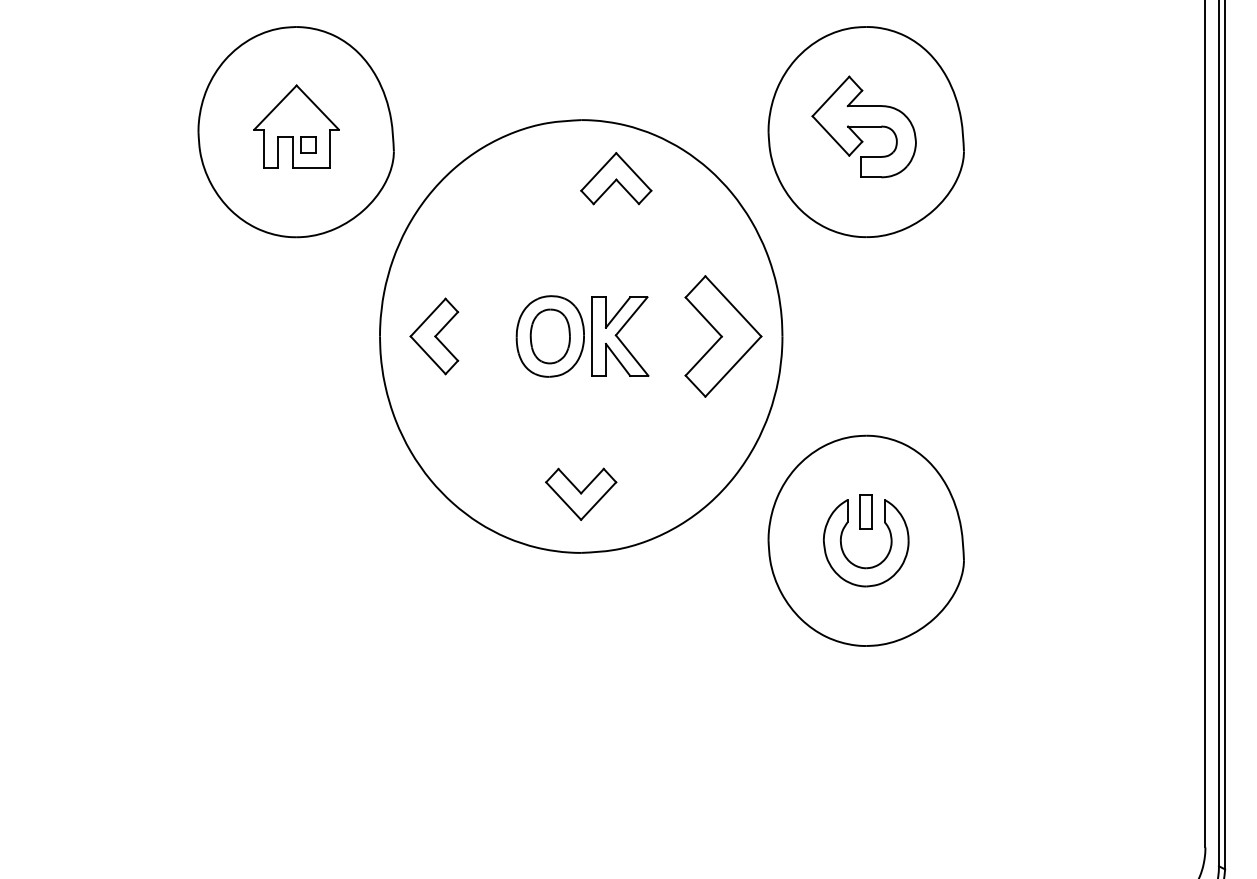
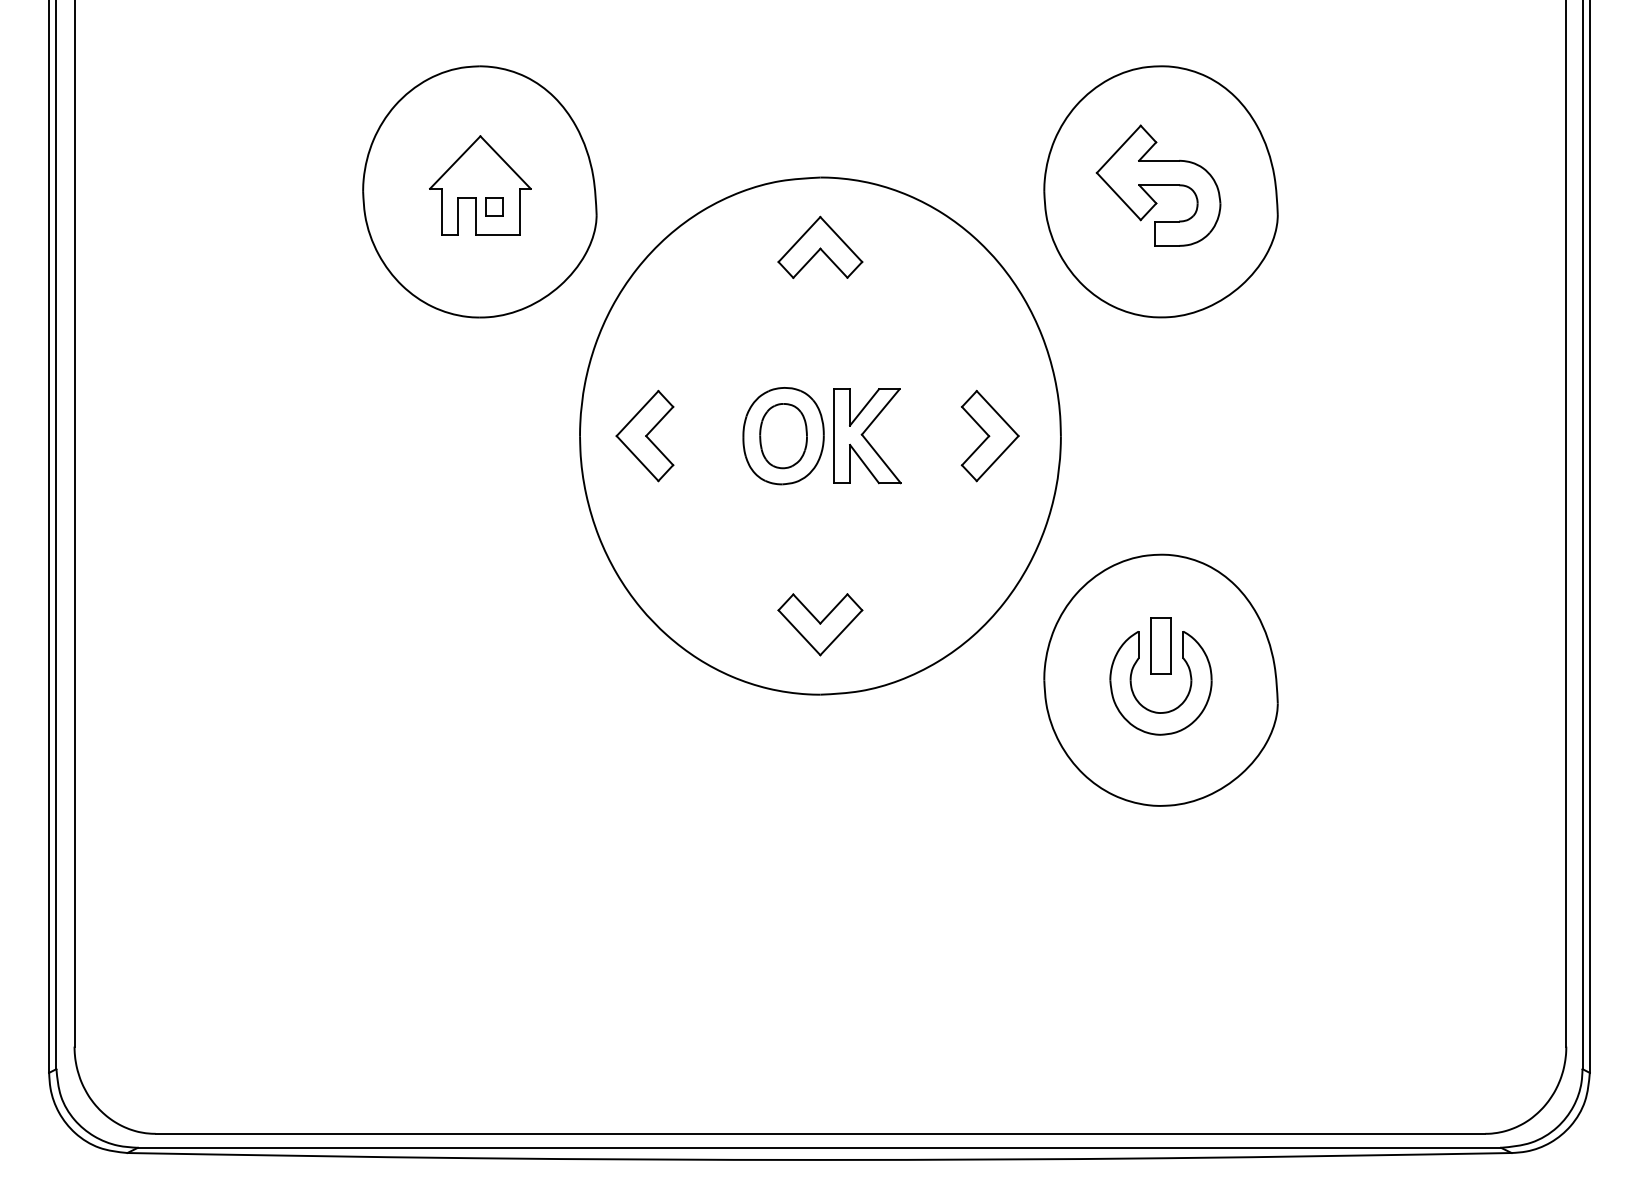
part: (616, 177) -> (820, 246), moved
part: (722, 335) -> (989, 435), size x0.62
part: (865, 511) -> (1160, 645), size x1.43

